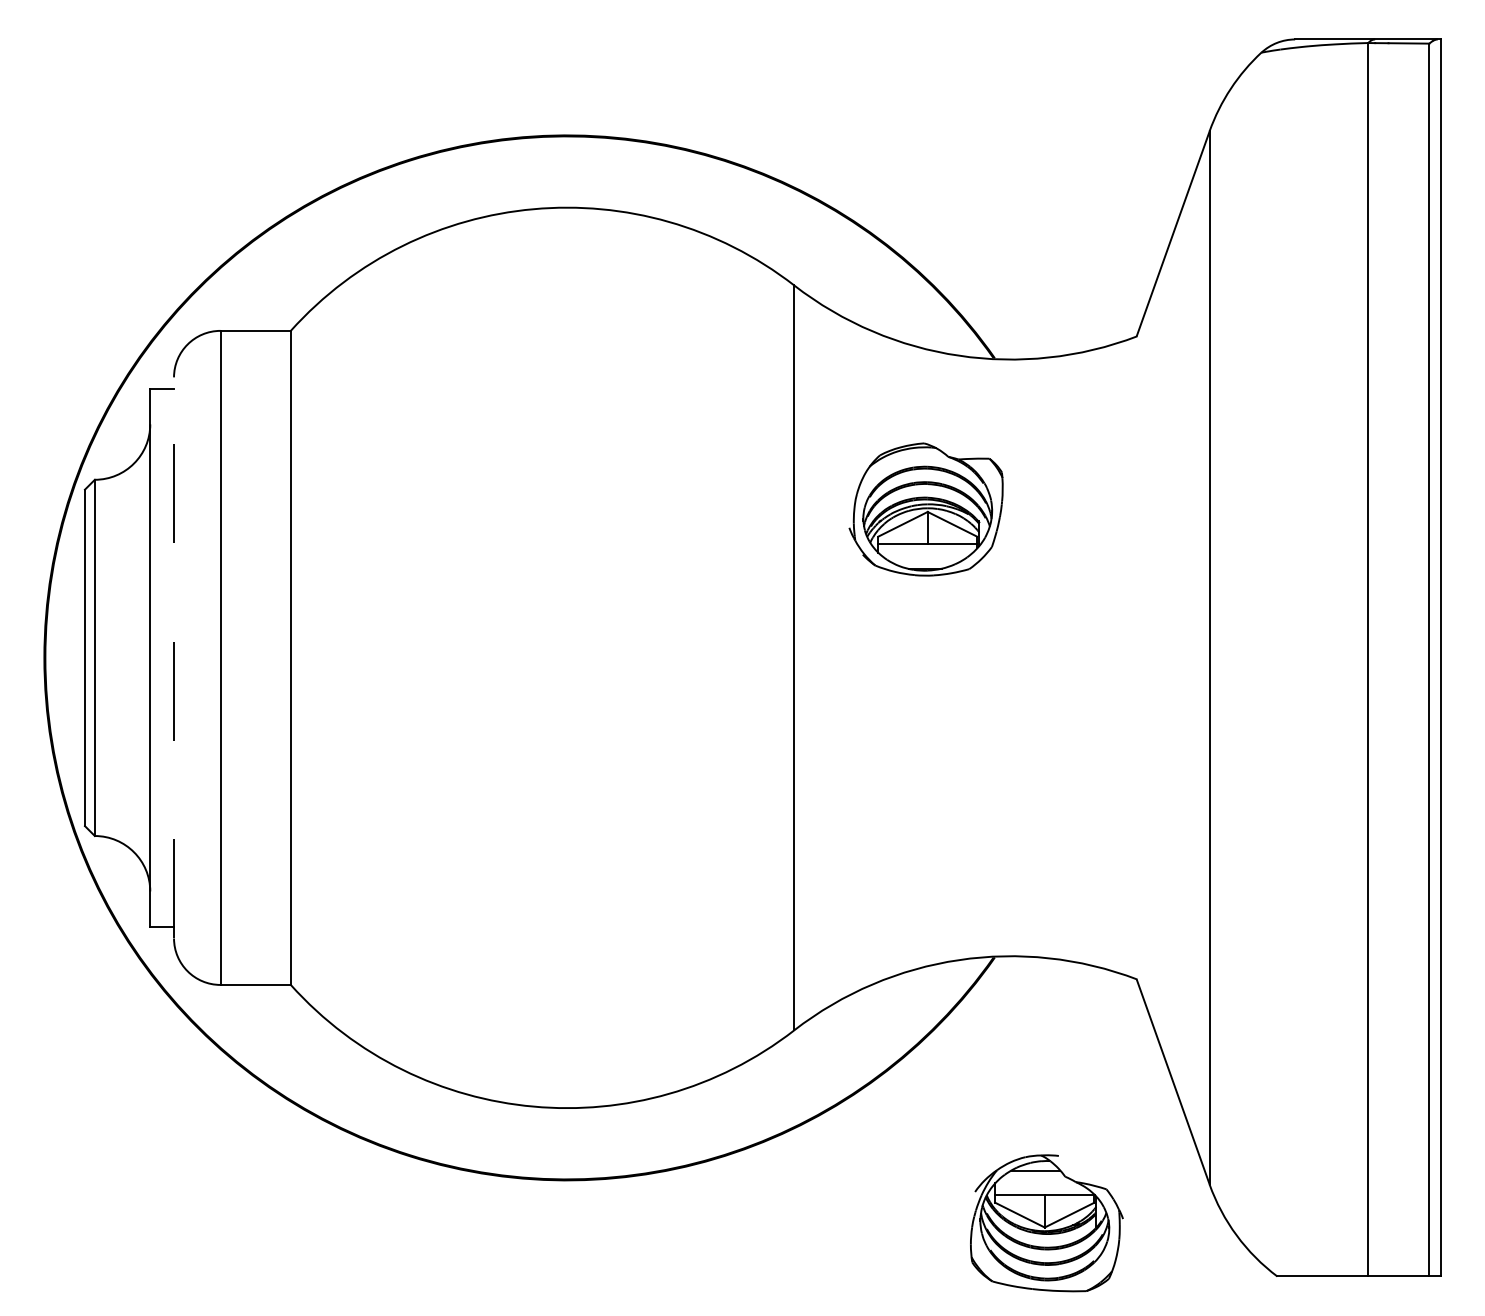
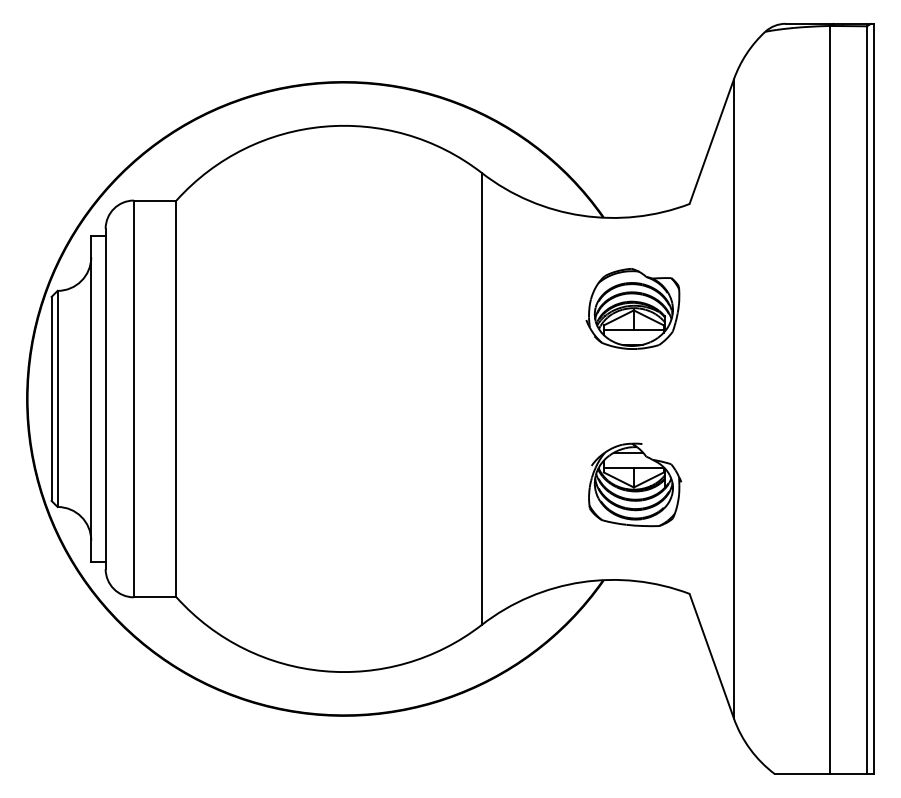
part: (925, 508) -> (632, 308), moved
line: (173, 657) -> (105, 398), dashed -> solid
part: (1045, 1222) -> (634, 484), moved

